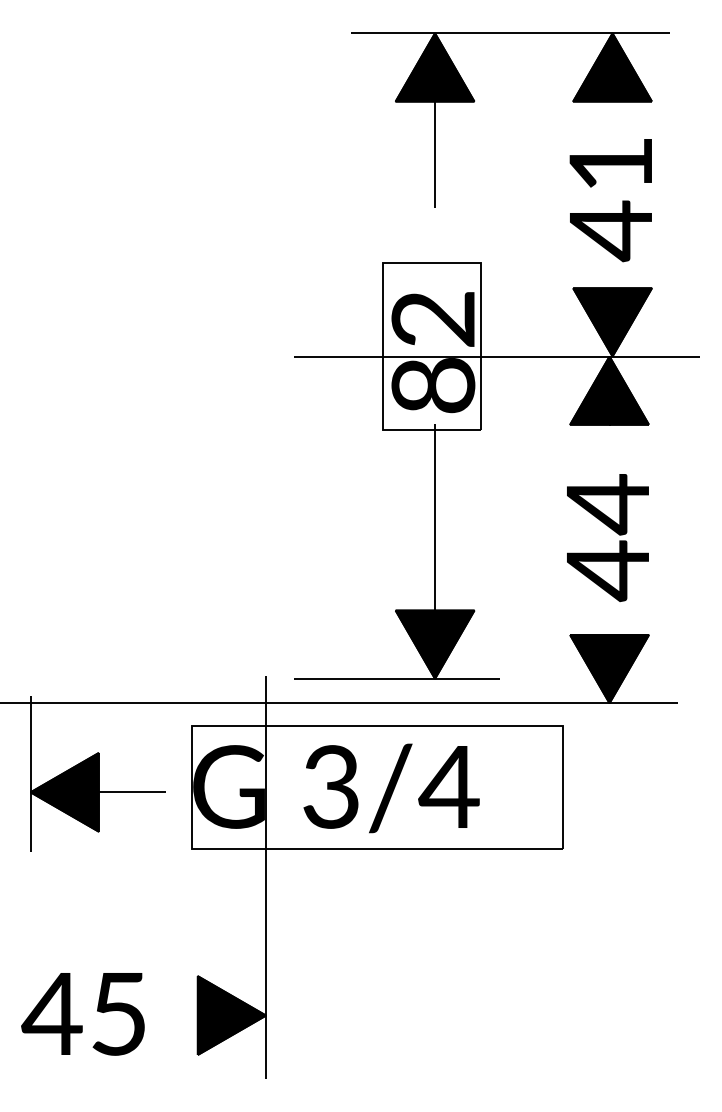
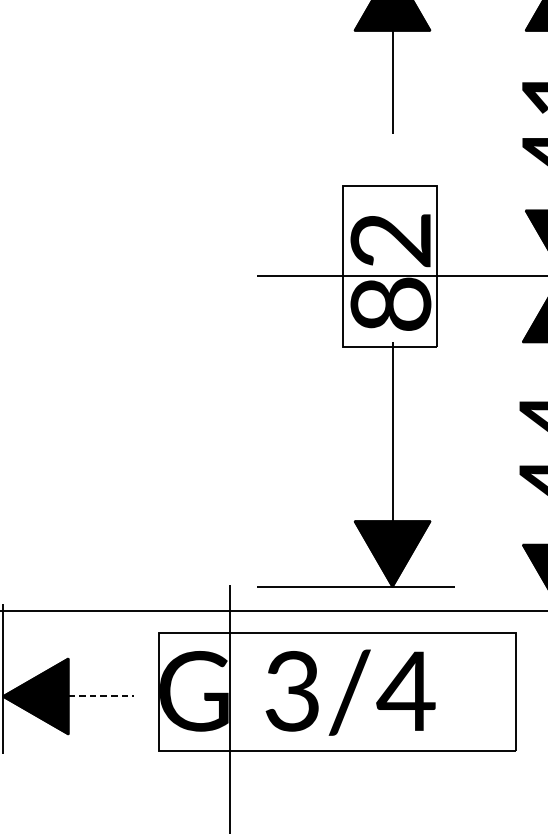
line: (132, 792) -> (100, 696), solid -> dashed

